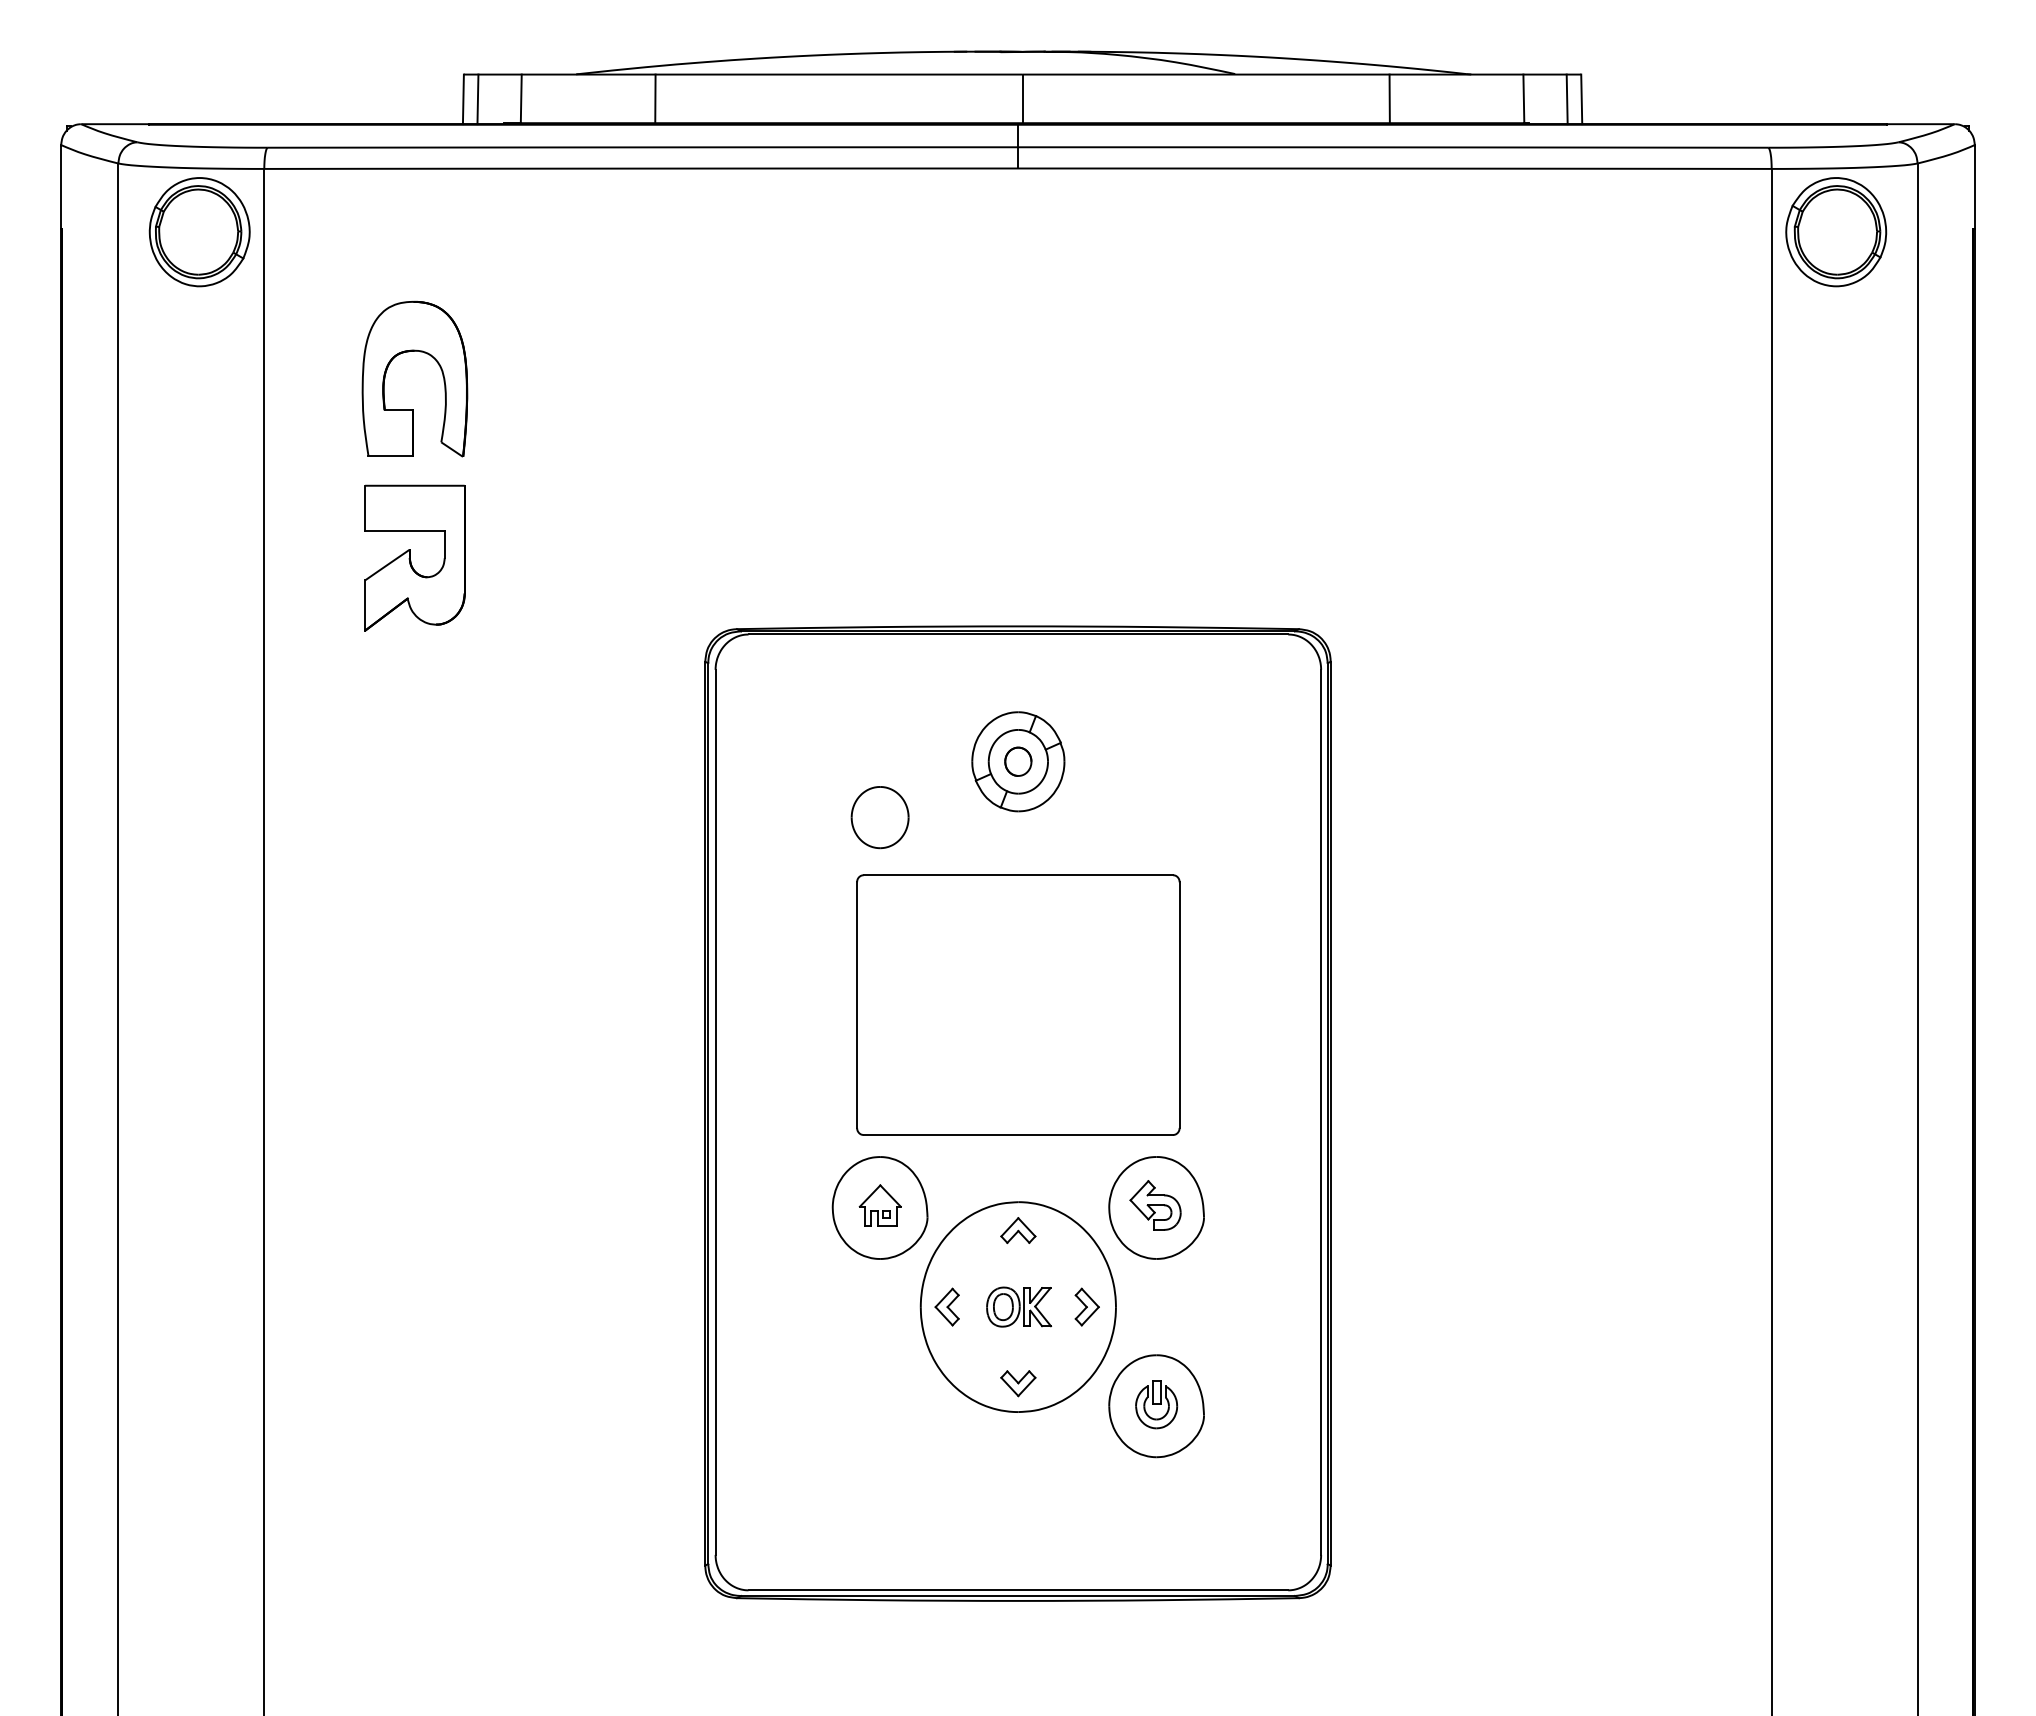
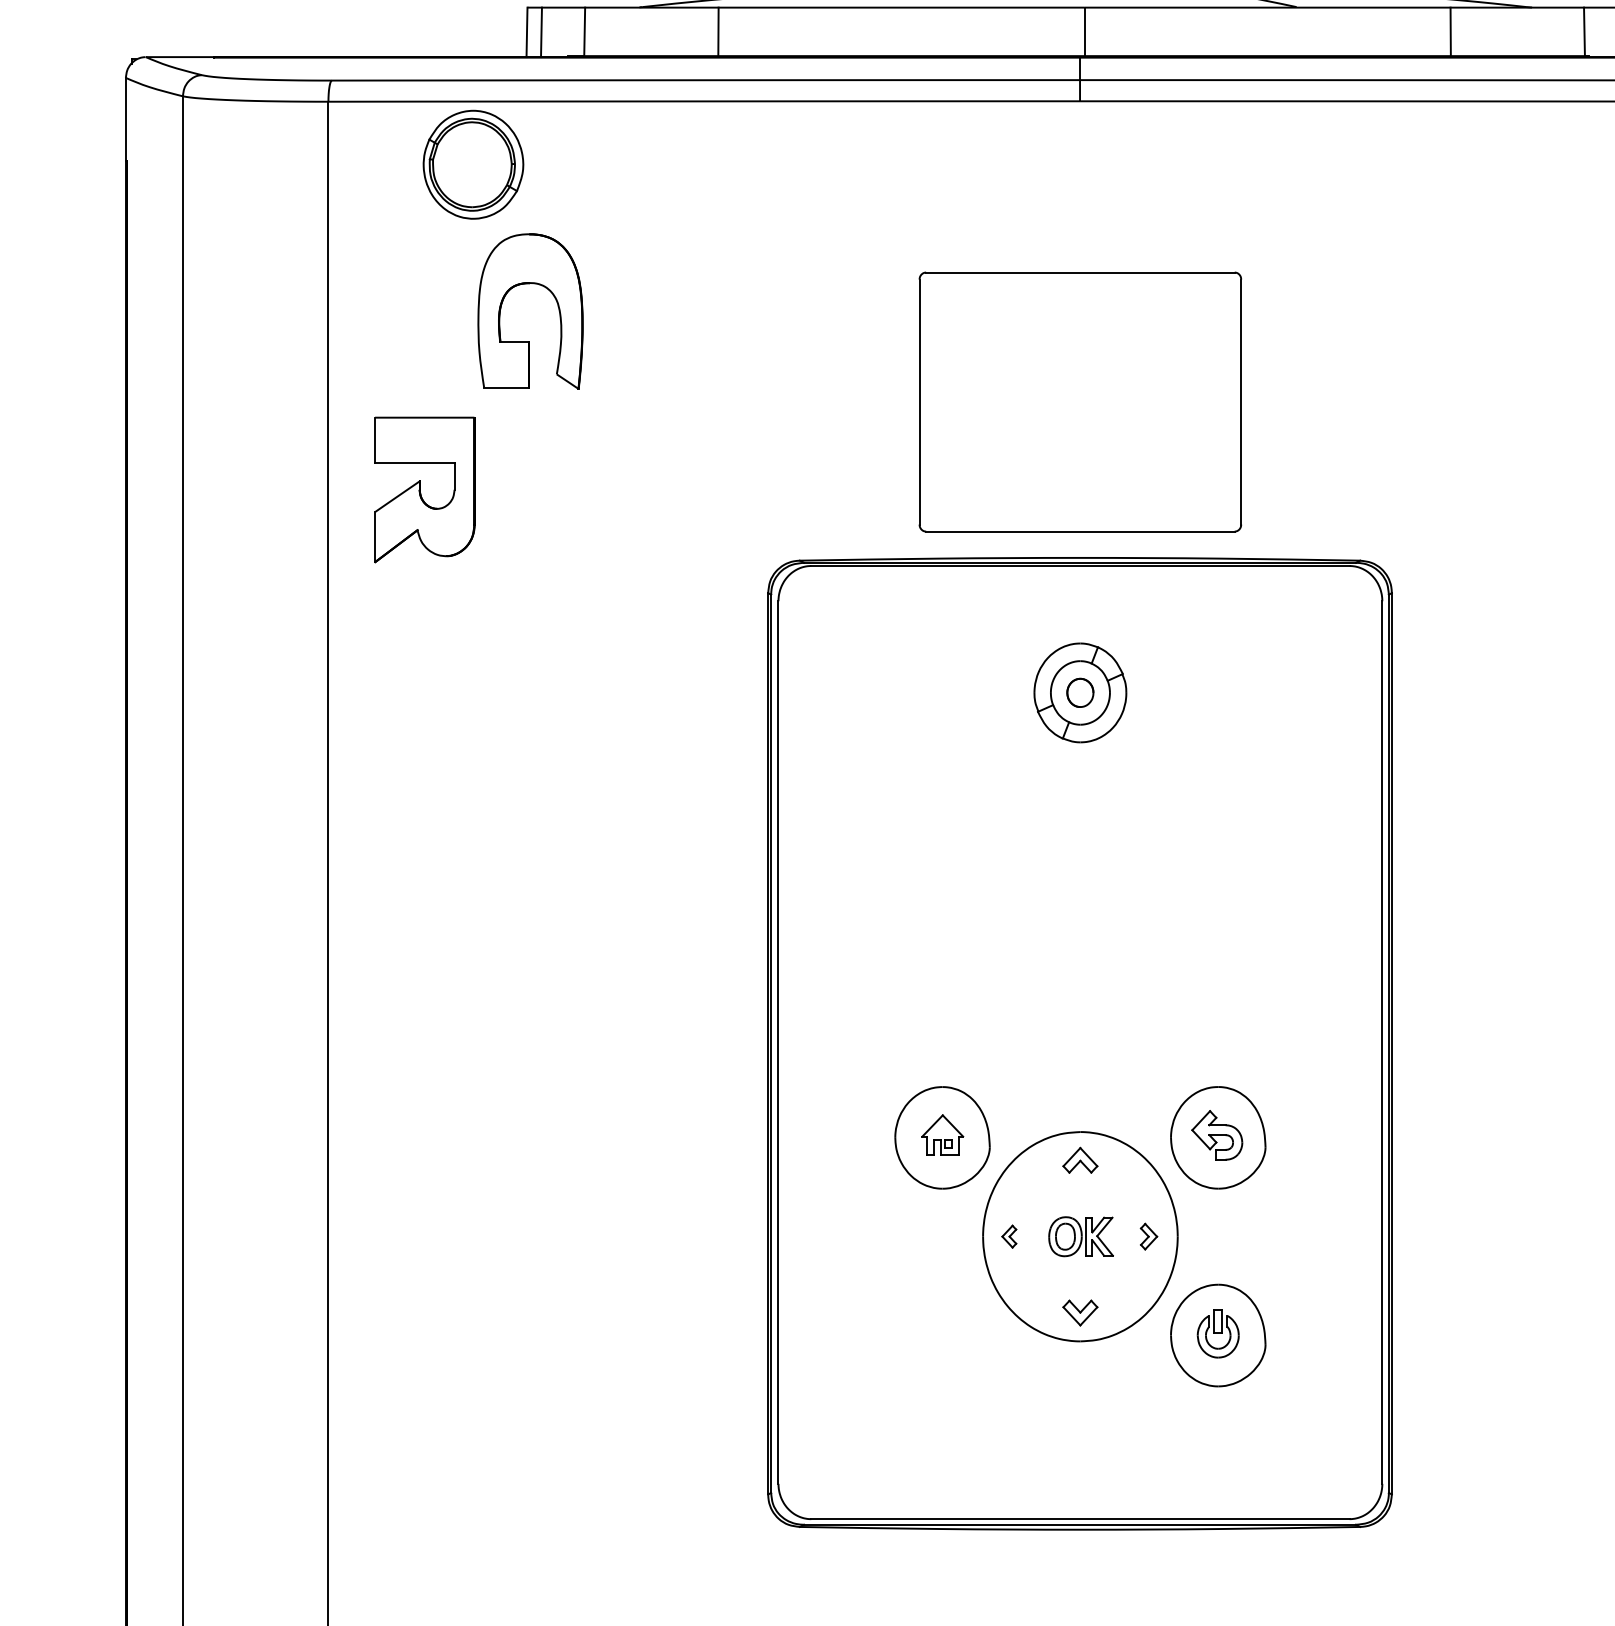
part: (199, 232) -> (473, 165), moved
part: (408, 352) -> (524, 284), moved
part: (414, 557) -> (424, 489), moved
part: (879, 817) -> (941, 748), removed
part: (1018, 1004) -> (1080, 401), moved
part: (946, 1306) -> (1008, 1236), size x0.6
part: (1086, 1306) -> (1148, 1236), size x0.7

